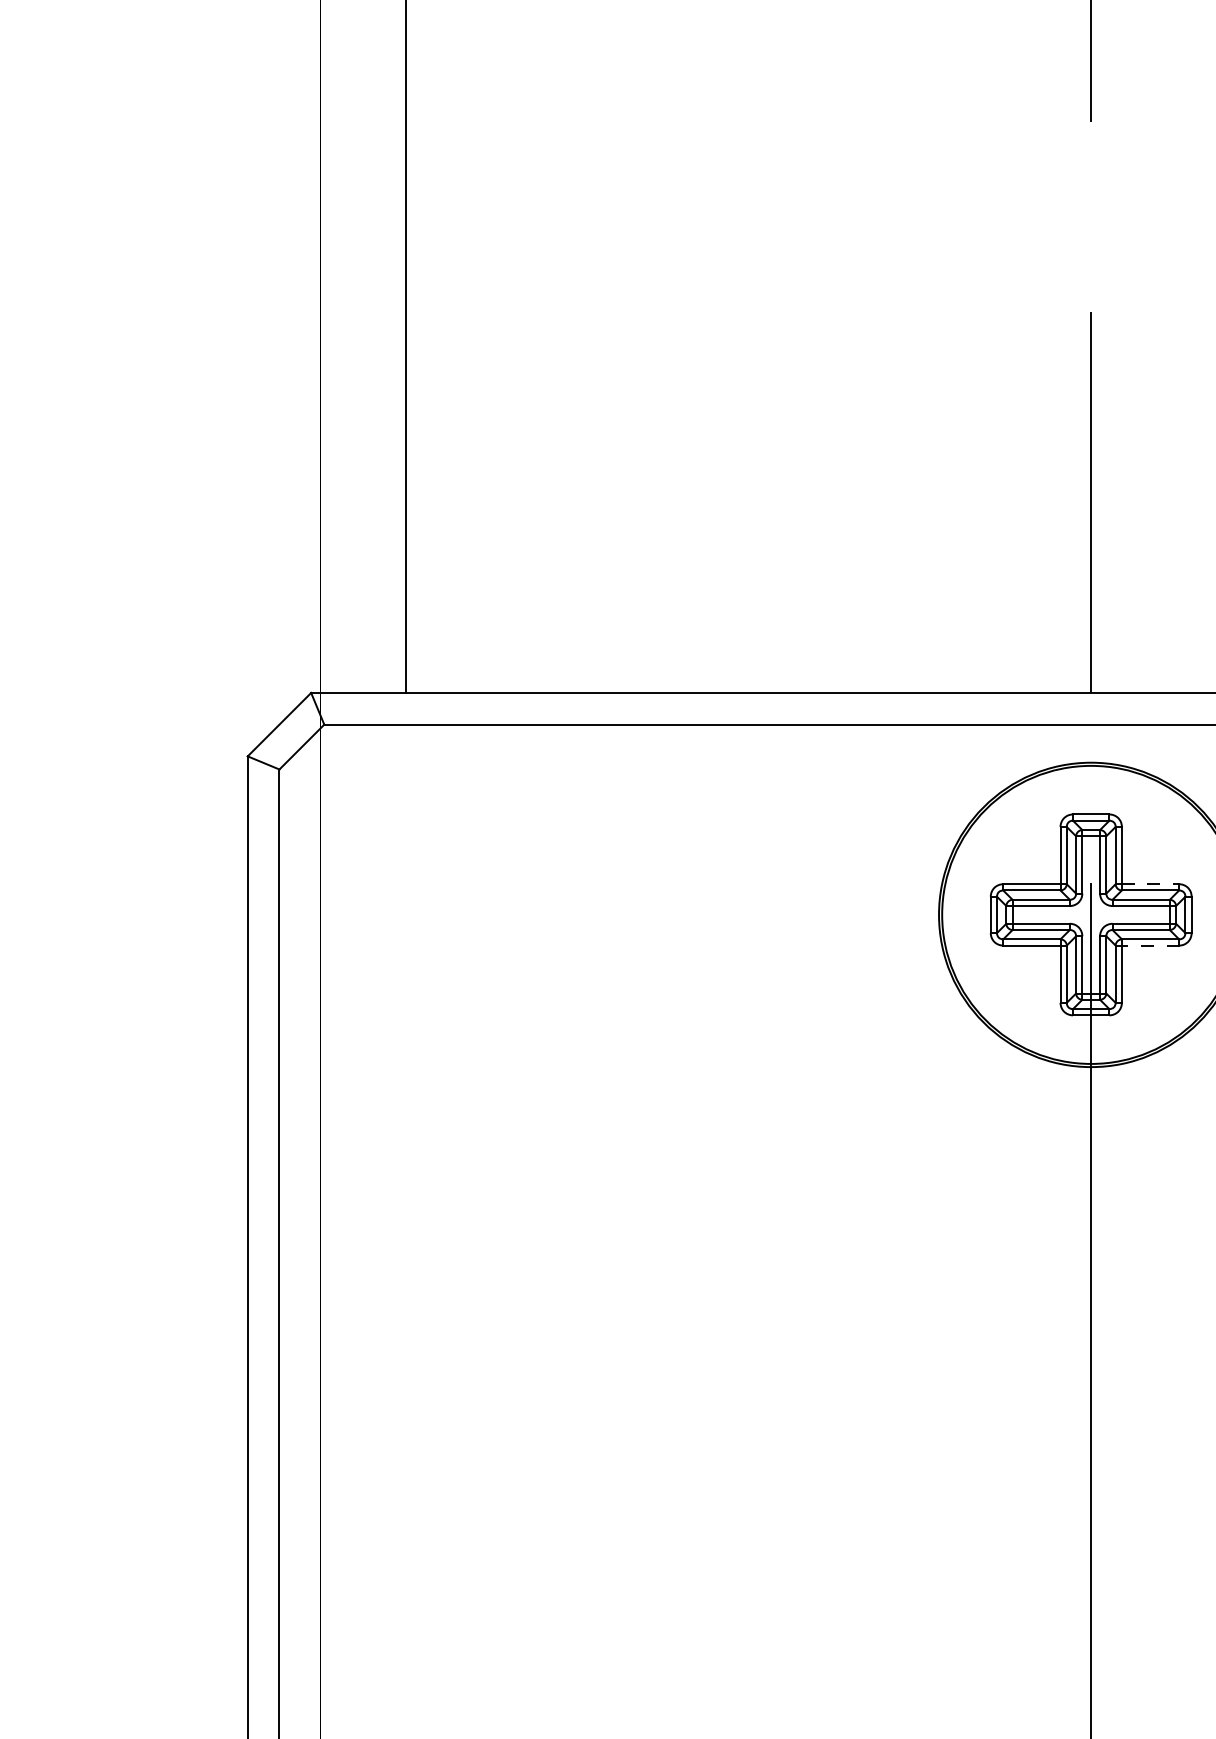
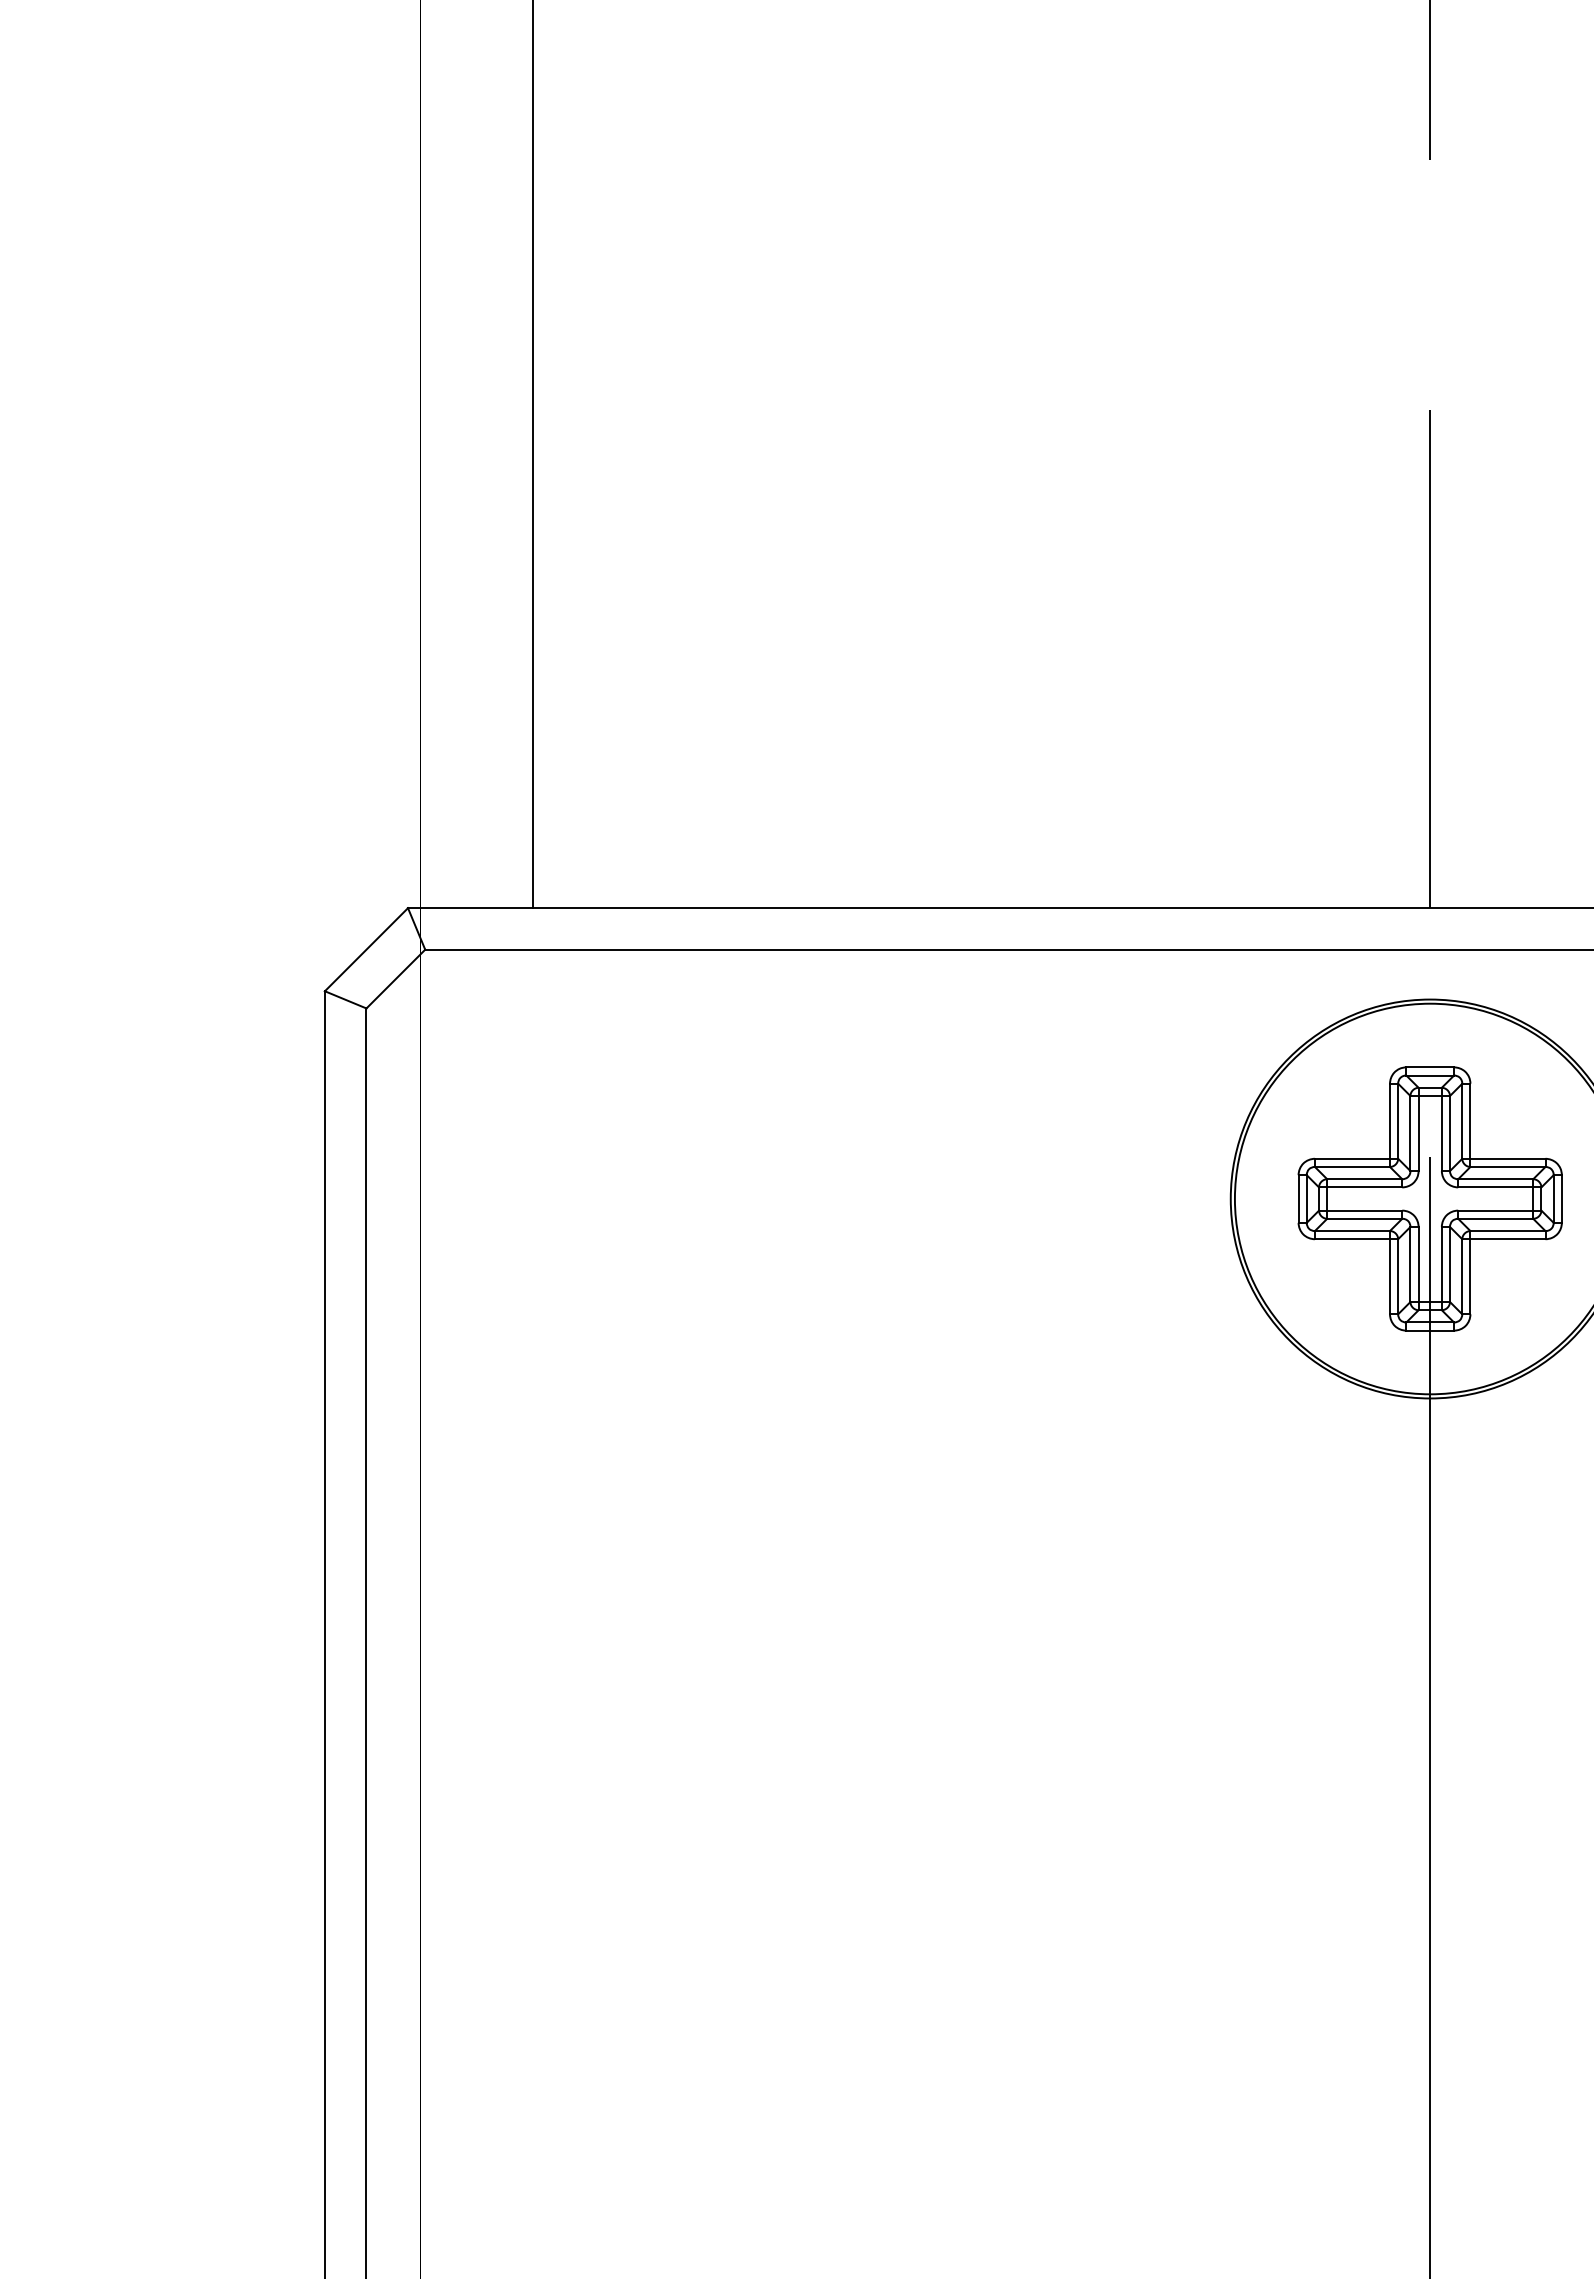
line: (1150, 883) -> (1507, 1158), dashed -> solid
line: (1150, 945) -> (1507, 1239), dashed -> solid

